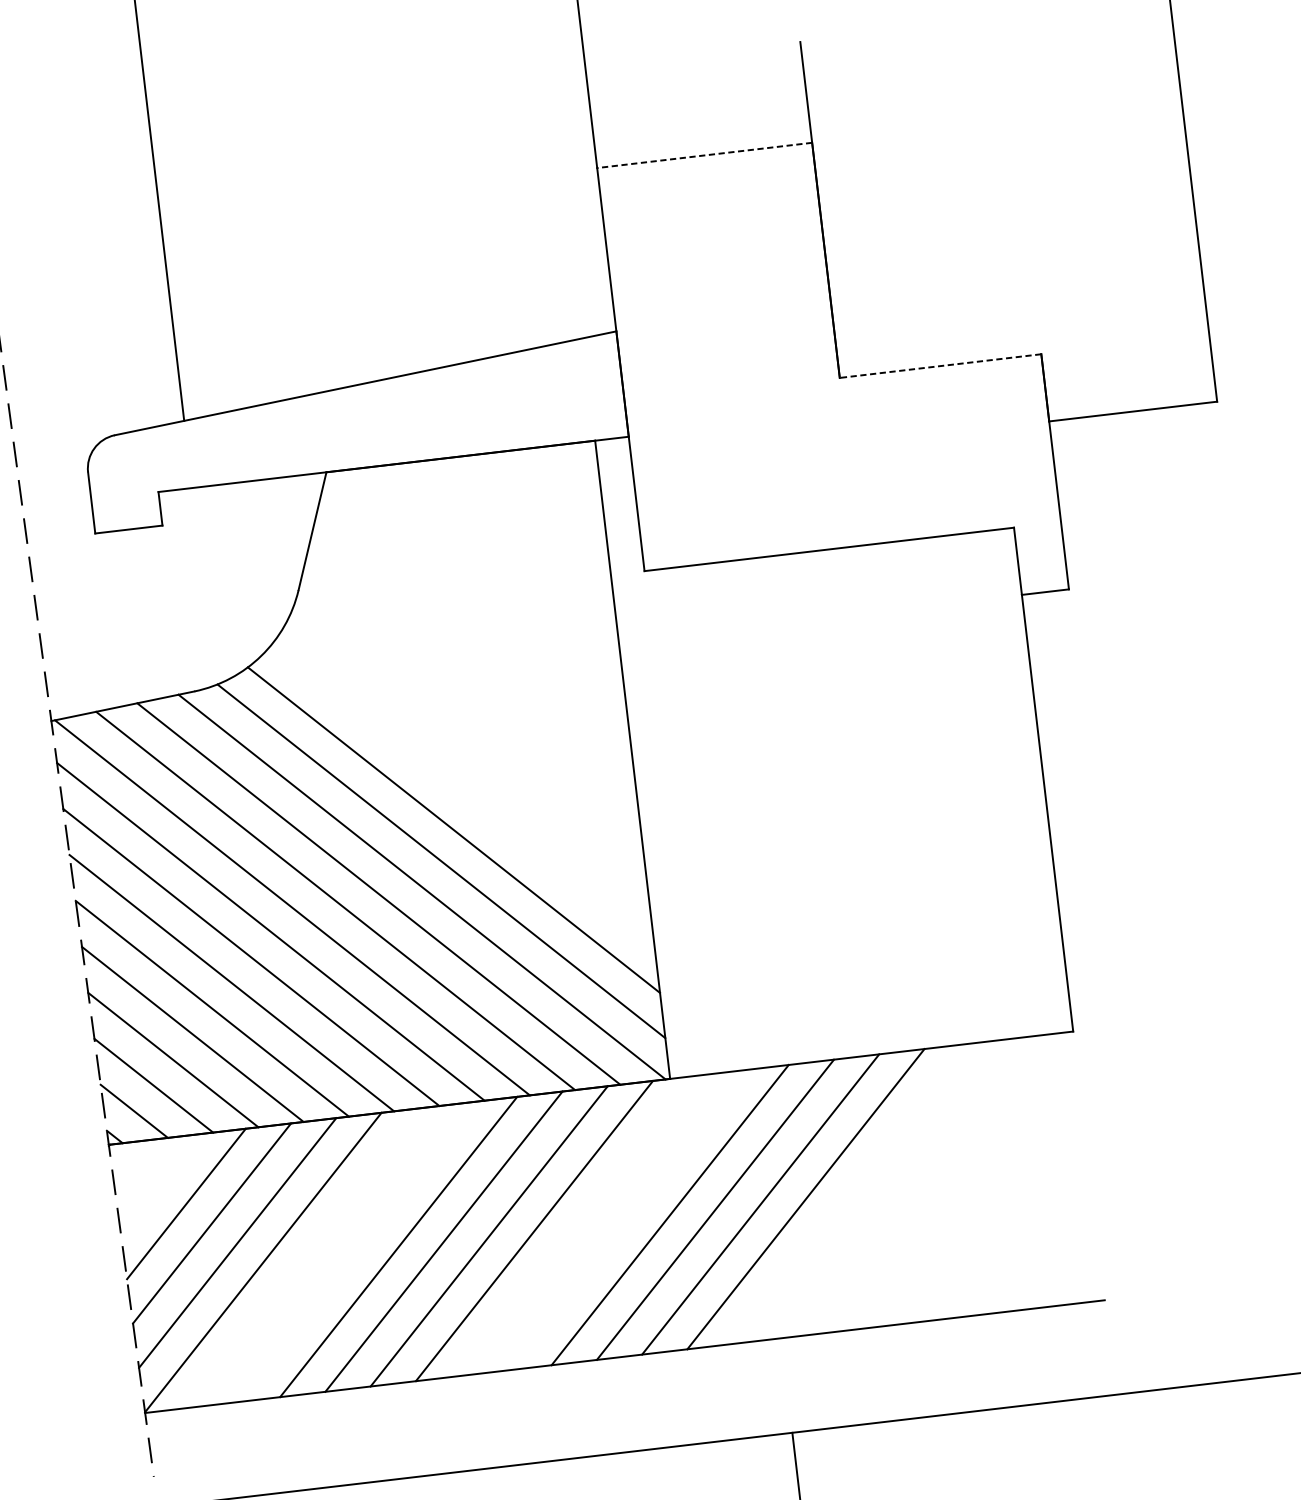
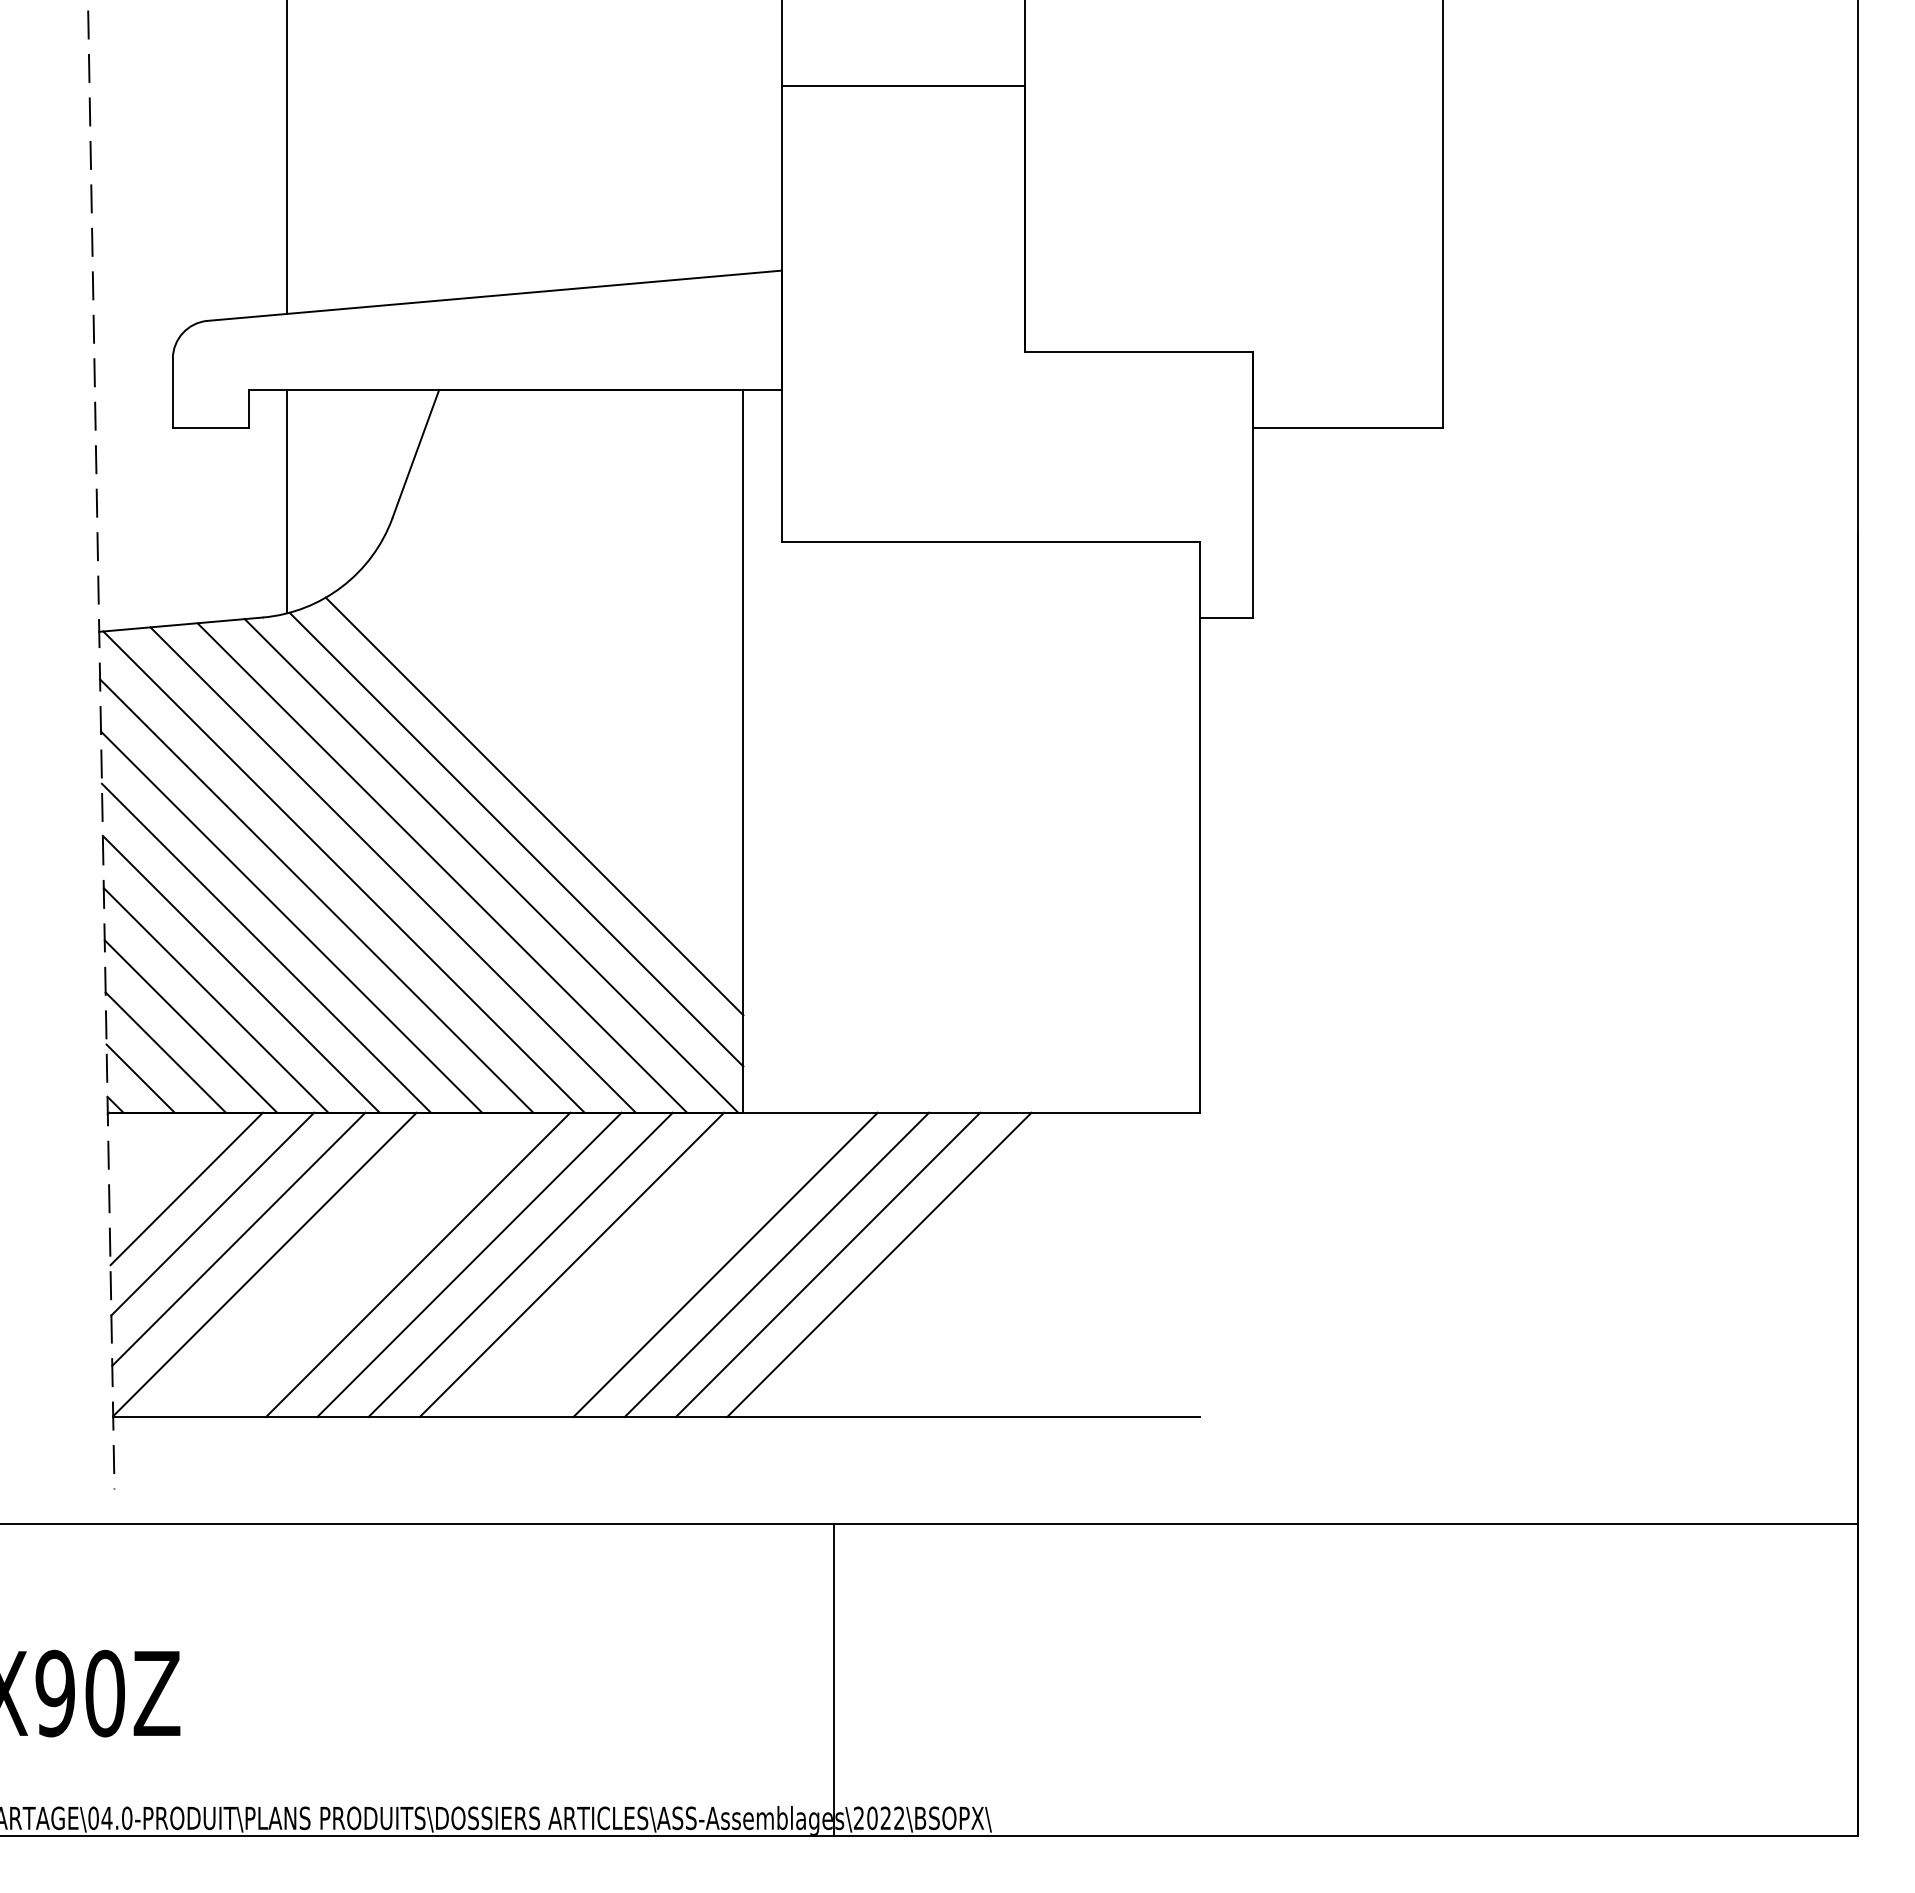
line: (704, 155) -> (903, 85), dashed -> solid
line: (940, 365) -> (1138, 351), dashed -> solid
line: (204, 586) -> (287, 501), added

